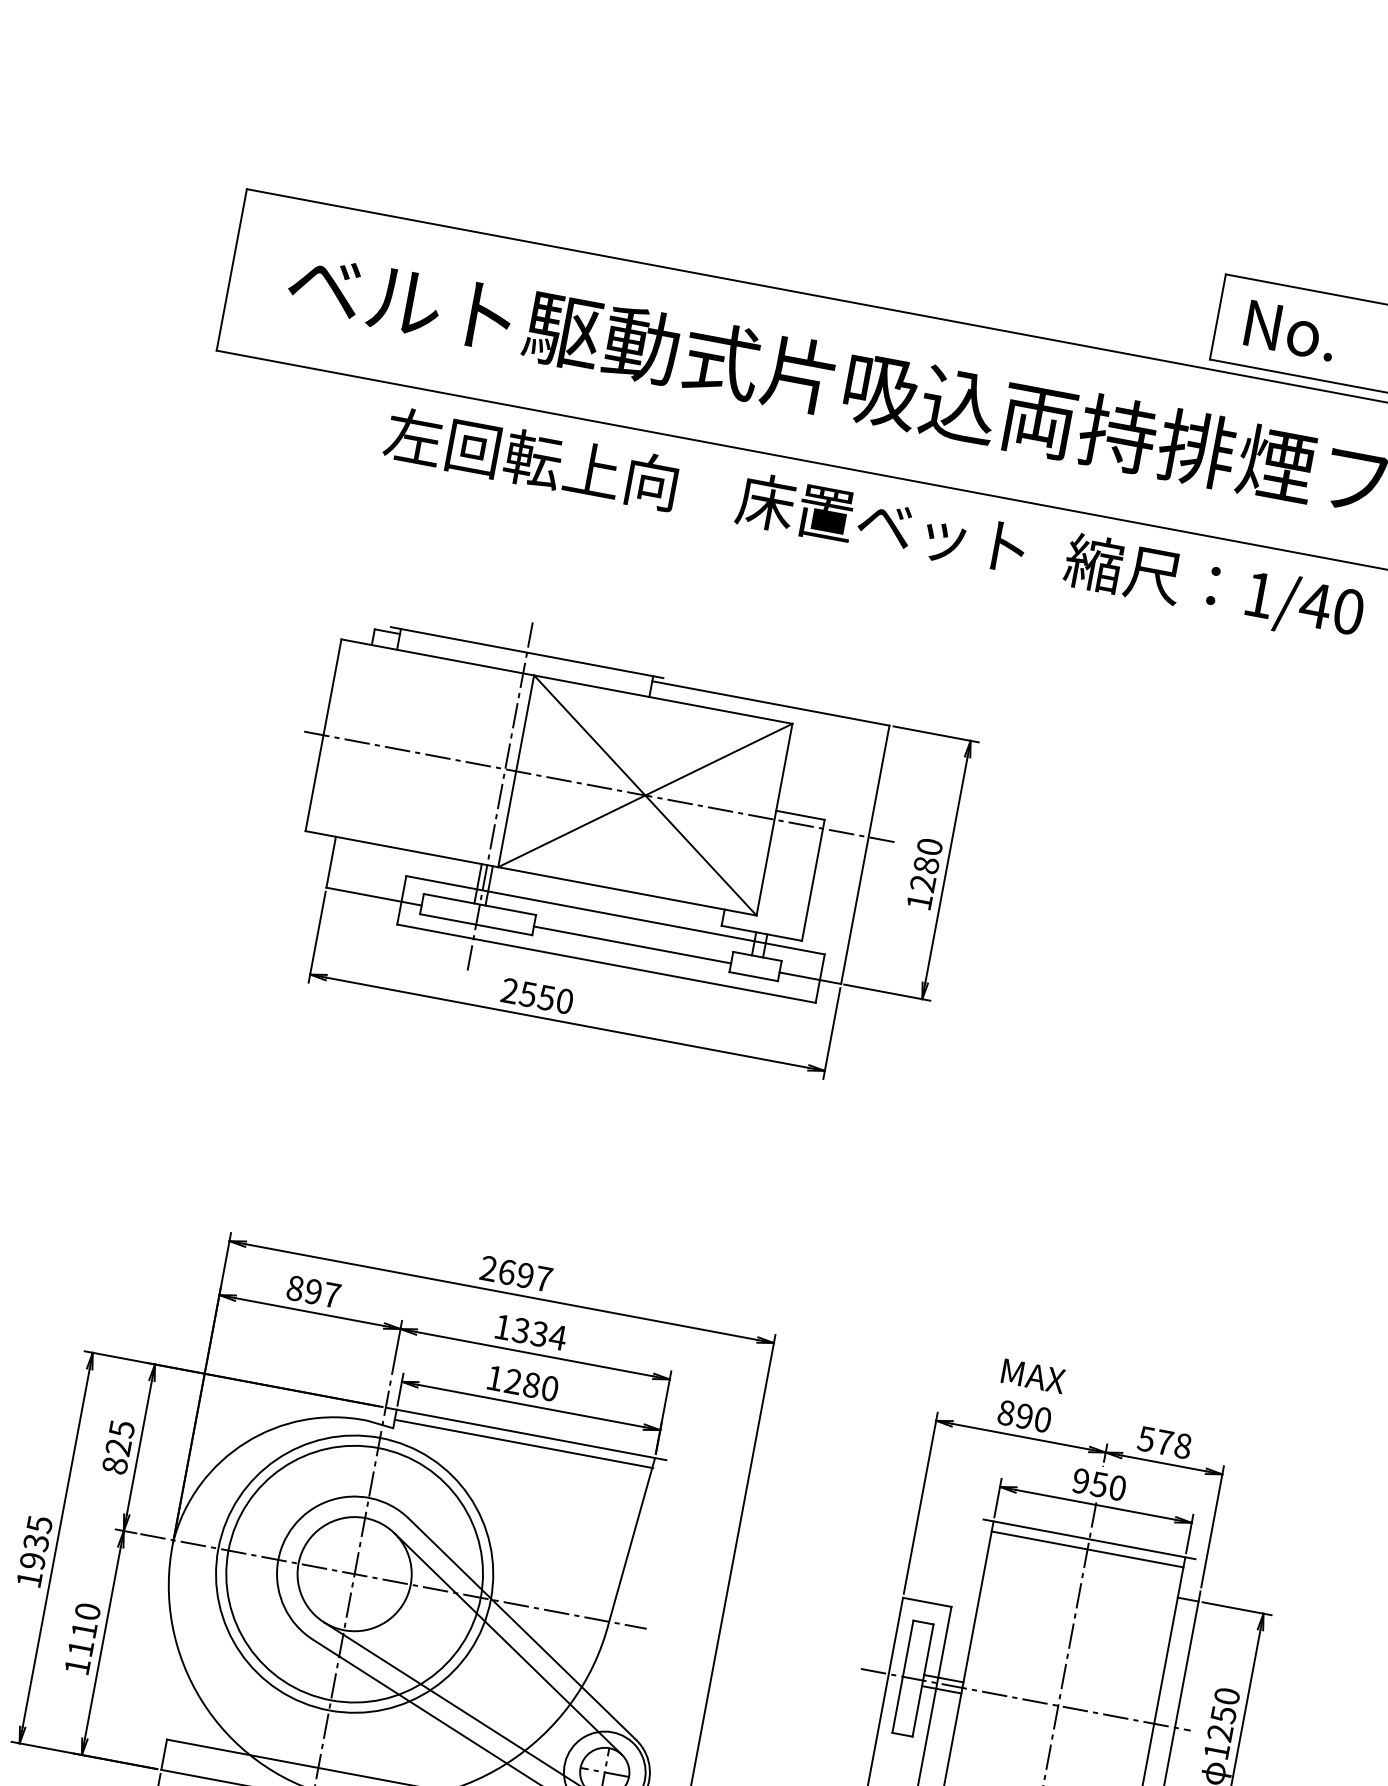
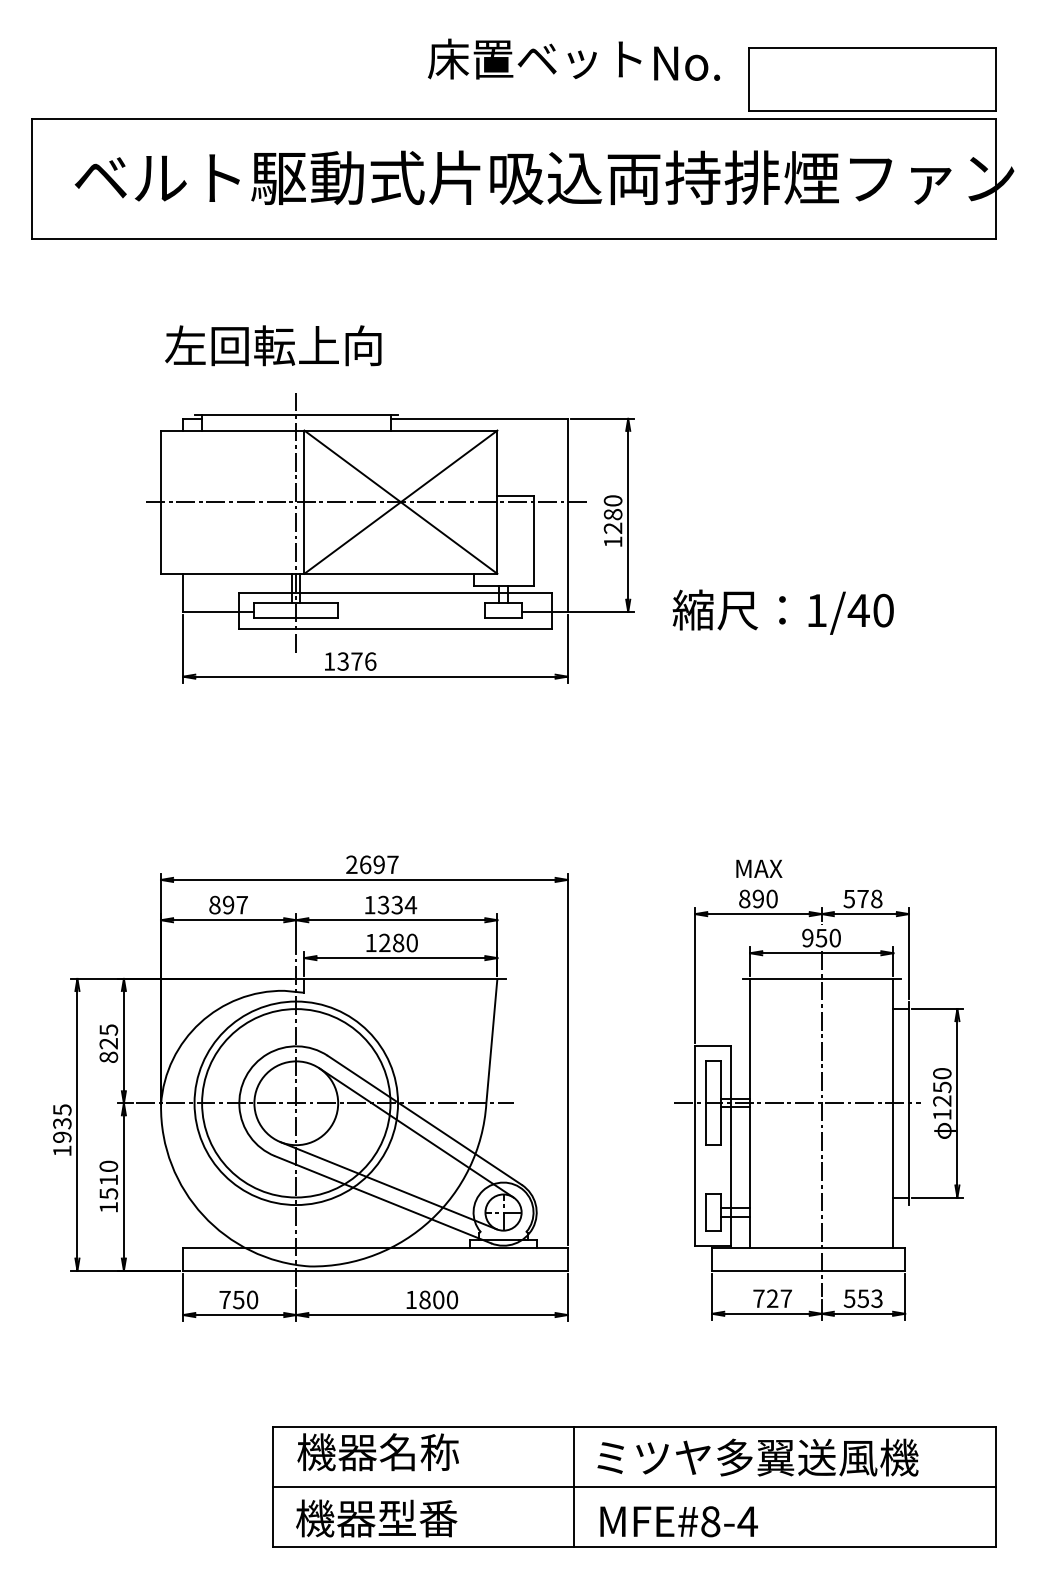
text: (1291, 330) -> (687, 63), moved
text: (531, 458) -> (273, 345), moved
text: (881, 522) -> (534, 58), moved
text: (1213, 587) -> (782, 611), moved
line: (632, 944) -> (411, 611), removed
text: (537, 996) -> (350, 661), 2550 -> 1376
line: (523, 1443) -> (400, 986), removed
line: (1087, 1549) -> (821, 986), removed
text: (80, 1647) -> (108, 1193), 1110 -> 1510

